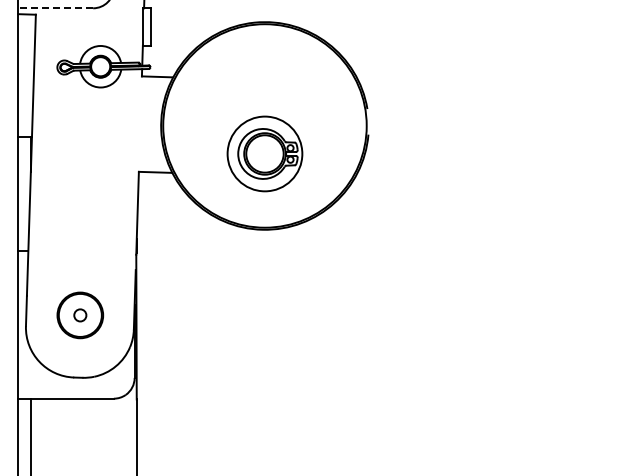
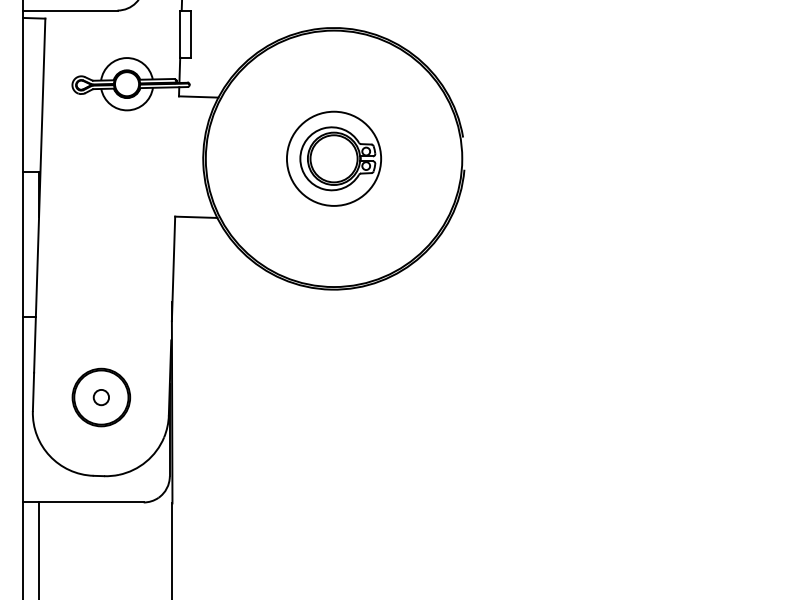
line: (55, 8) -> (70, 10), dashed -> solid
part: (264, 153) -> (333, 158), moved

